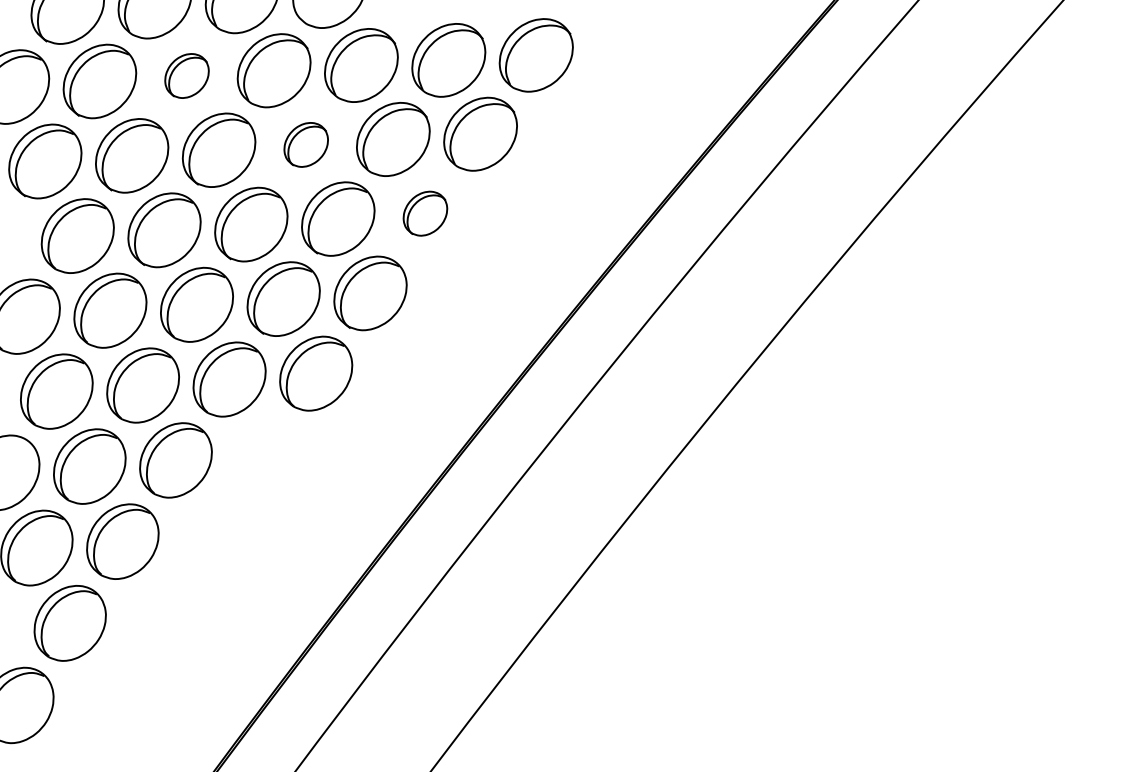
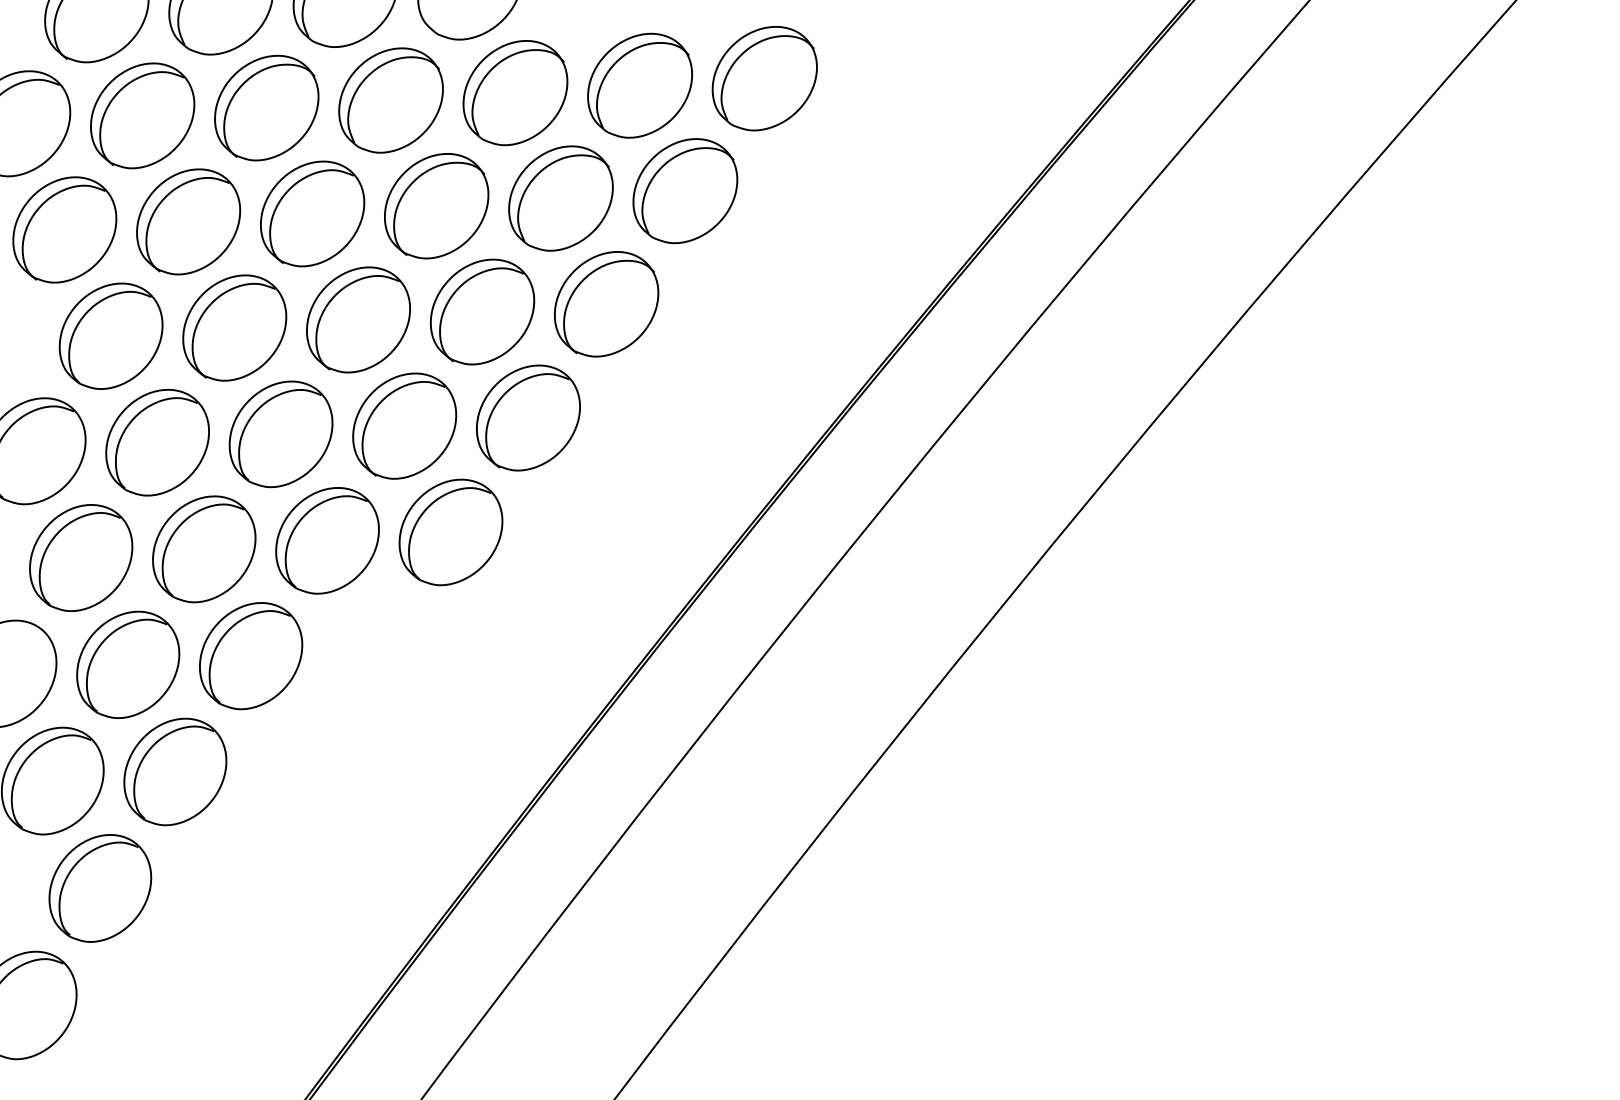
part: (186, 75) -> (266, 107), size x1.67
part: (306, 145) -> (436, 206), size x1.67
part: (425, 213) -> (606, 304), size x1.67

